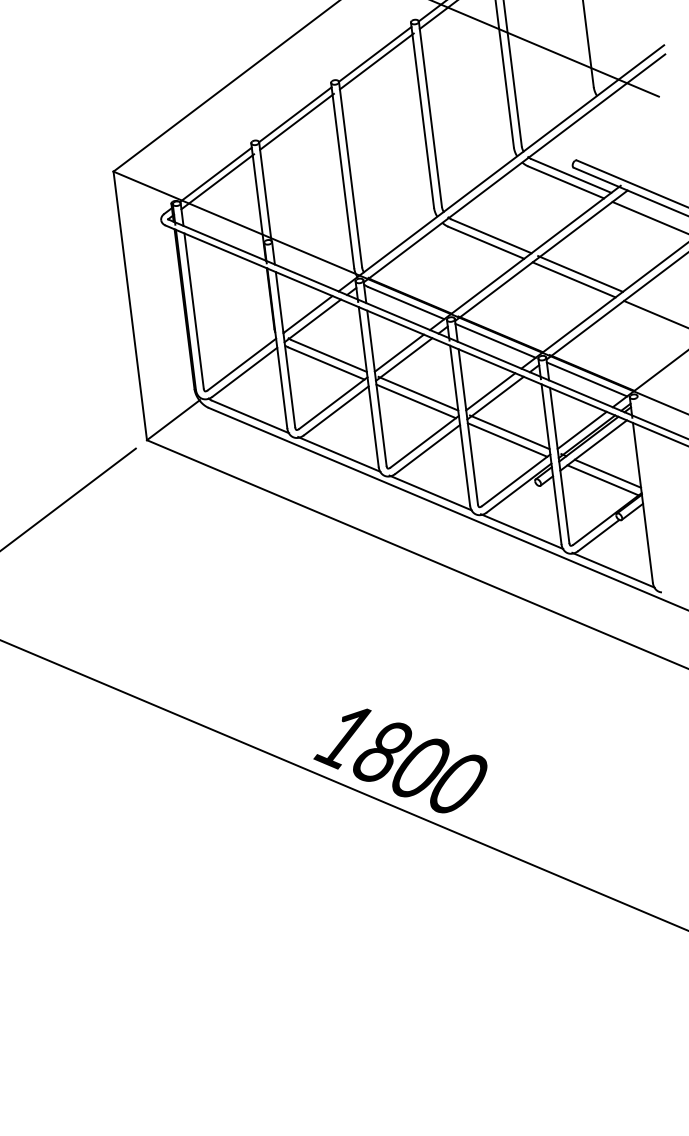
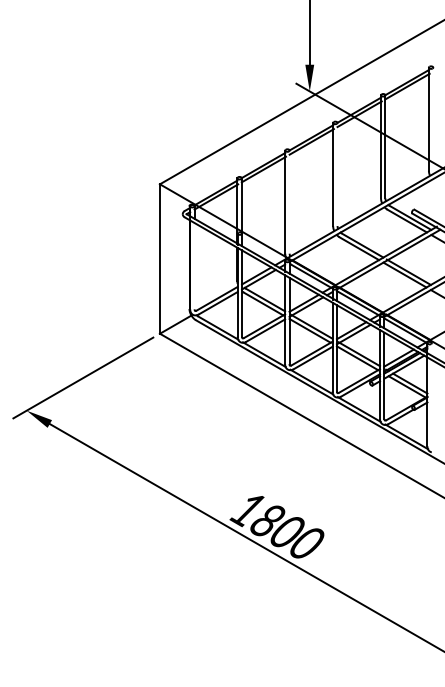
line: (430, 114) -> (337, 174), removed
line: (350, 173) -> (289, 201), removed
line: (193, 311) -> (194, 266), removed

